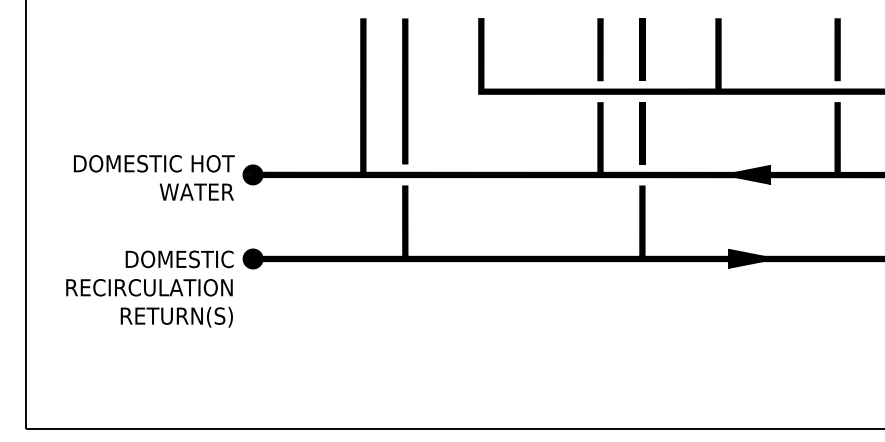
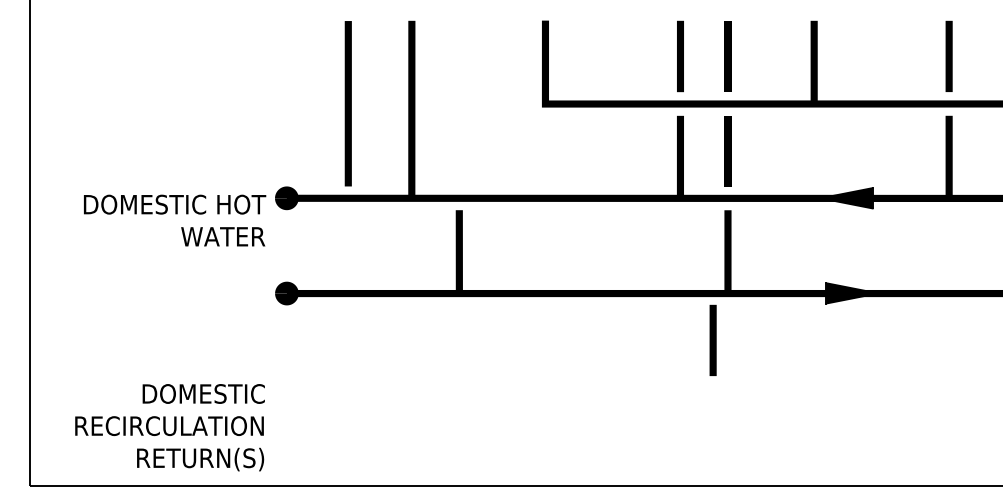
line: (404, 91) -> (347, 103), moved
text: (154, 177) -> (175, 220), moved
text: (149, 288) -> (169, 427), moved
line: (628, 299) -> (712, 339), added

